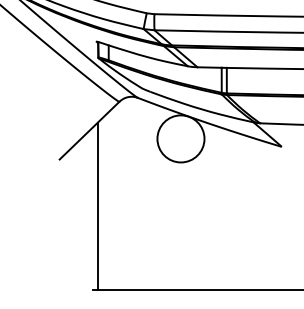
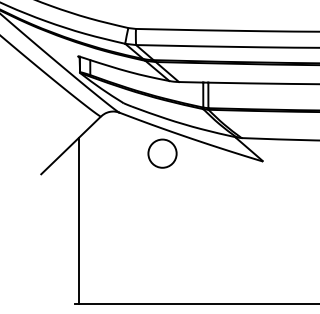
circle: (180, 138) -> (162, 153), size x0.6

